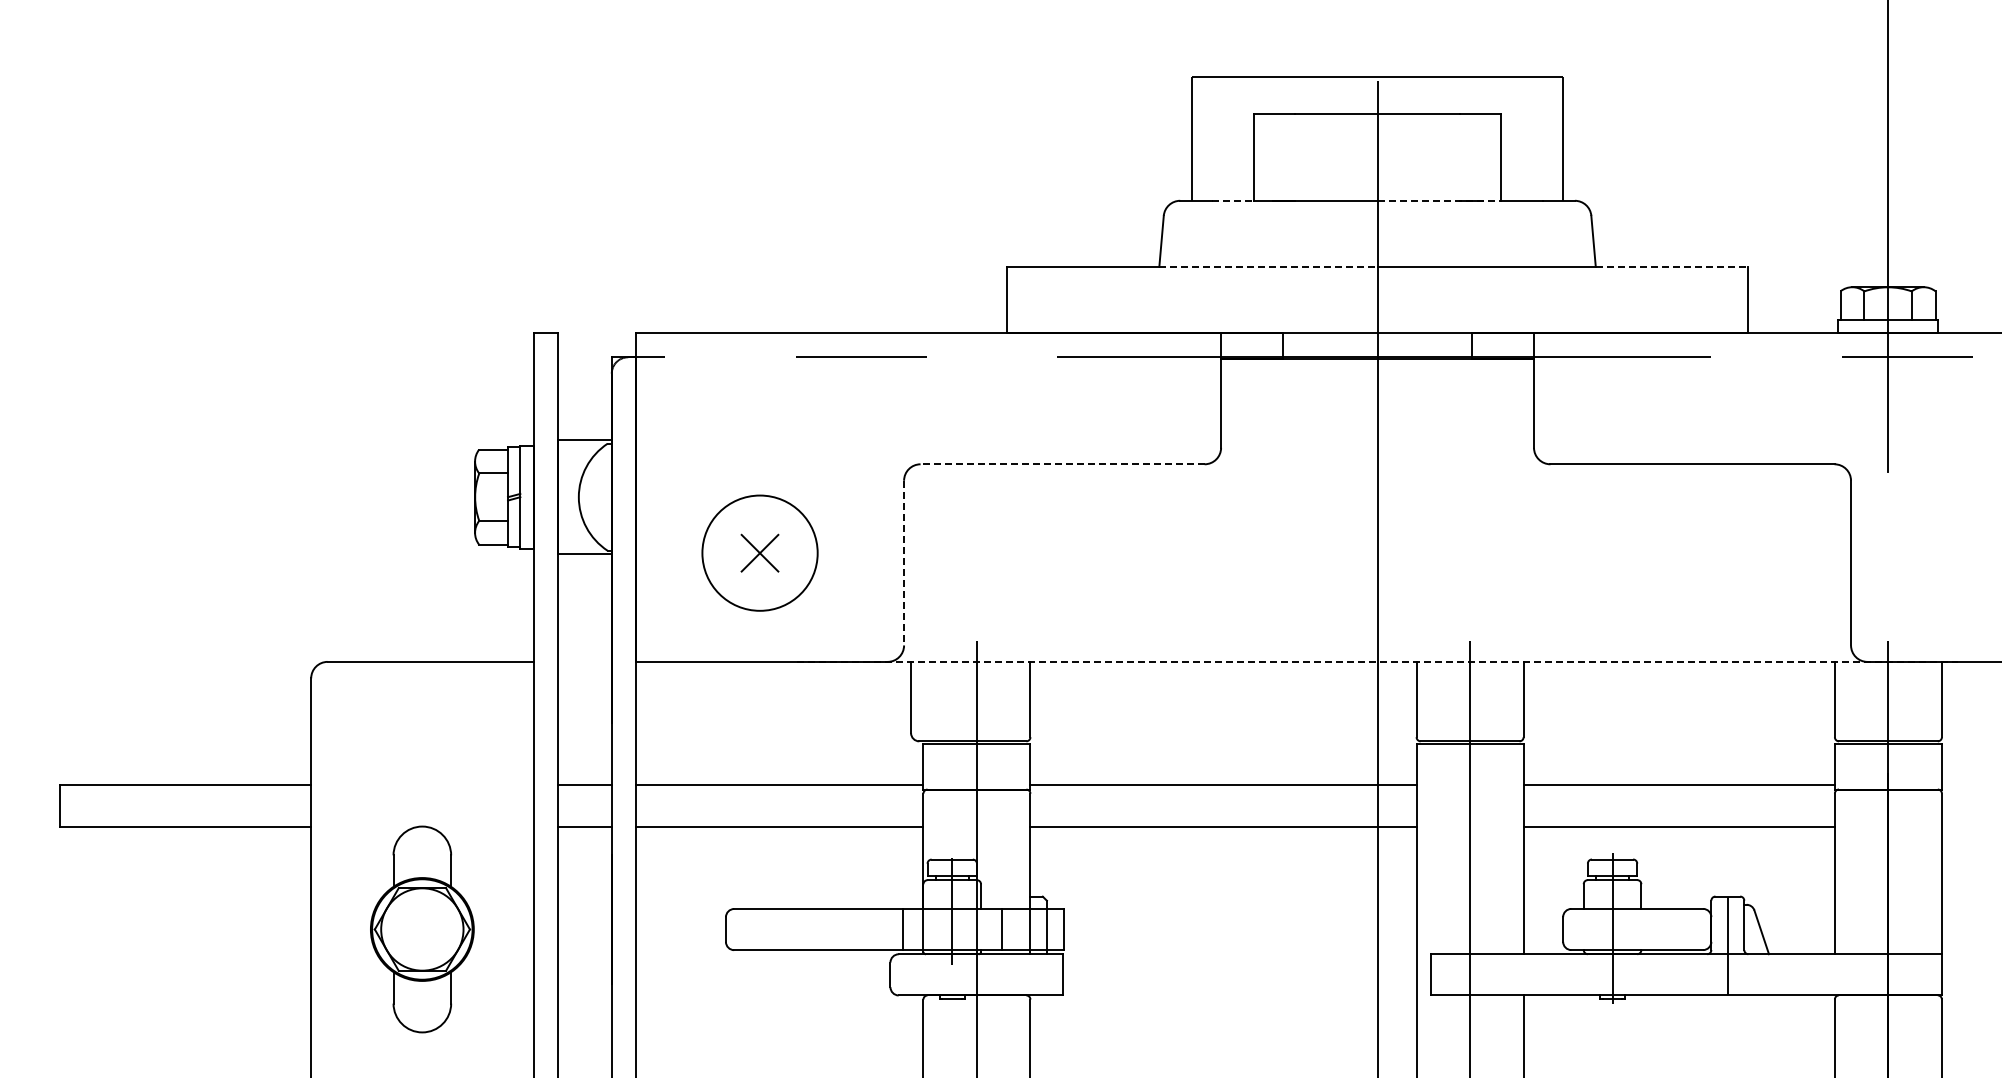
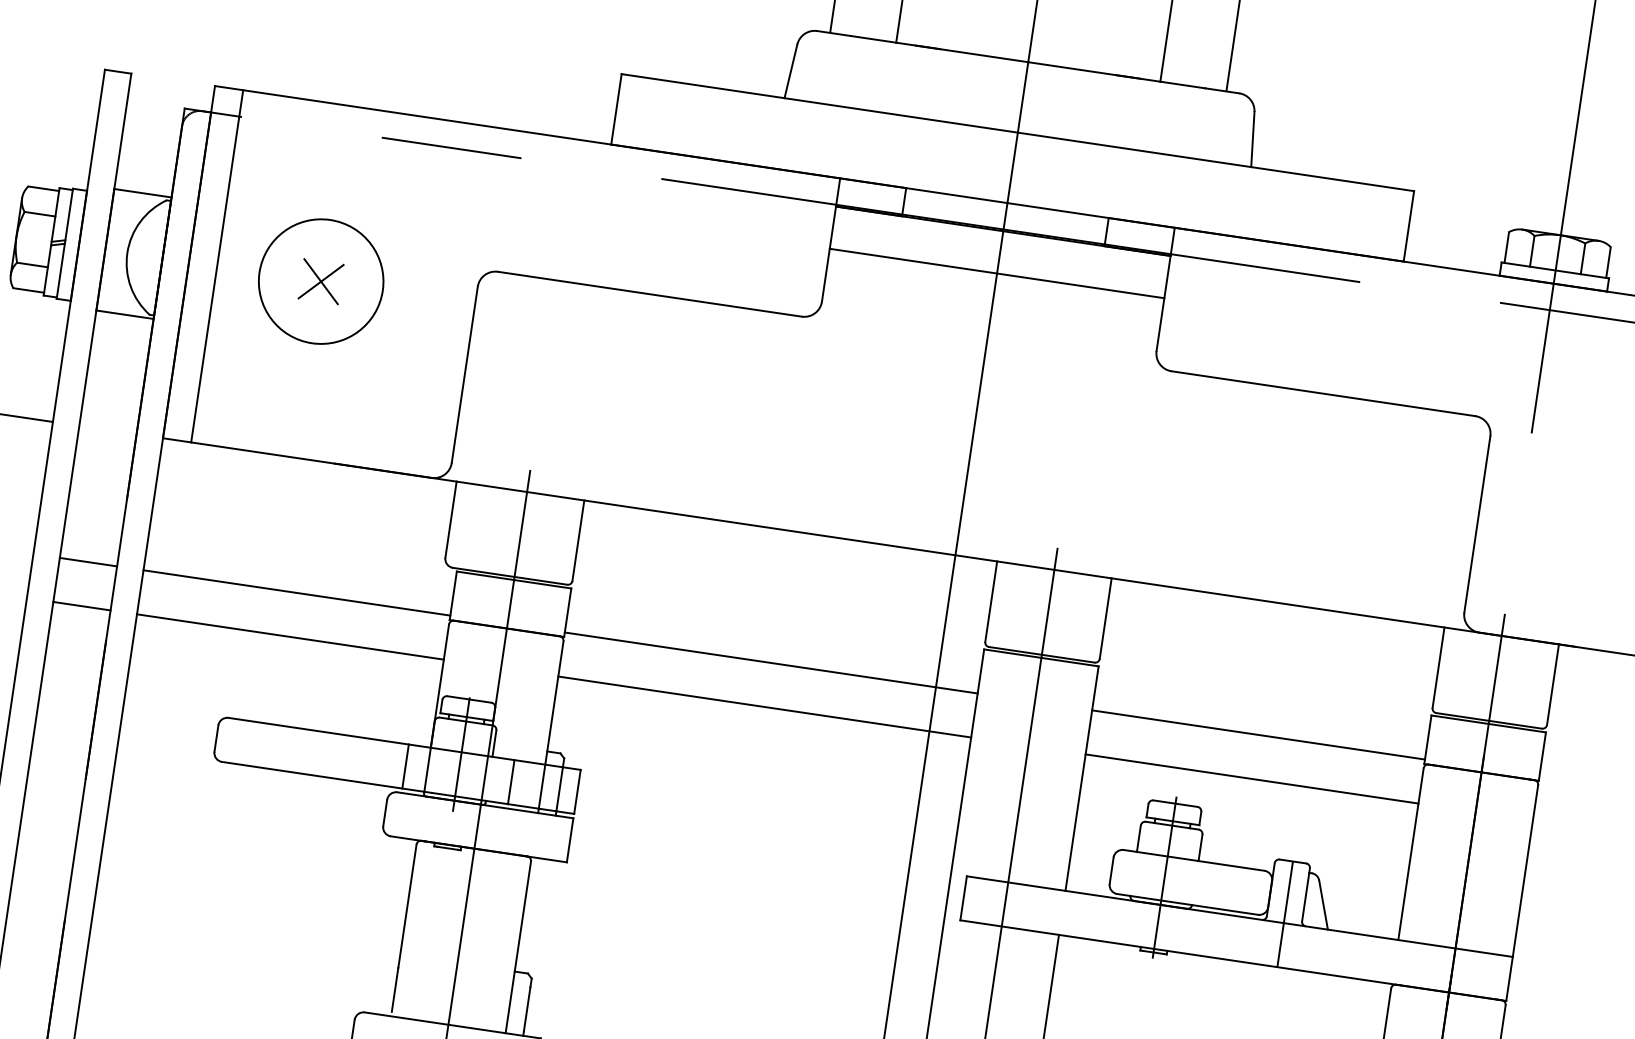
line: (1233, 200) -> (874, 39), dashed -> solid
line: (1439, 200) -> (1094, 71), dashed -> solid
line: (1268, 266) -> (901, 115), dashed -> solid
line: (1672, 266) -> (1333, 179), dashed -> solid
line: (1377, 398) -> (997, 273), added
line: (1062, 464) -> (649, 294), dashed -> solid
line: (662, 496) -> (216, 265), added
part: (759, 552) -> (320, 280), moved
line: (904, 563) -> (465, 375), dashed -> solid
line: (1377, 661) -> (955, 554), dashed -> solid

